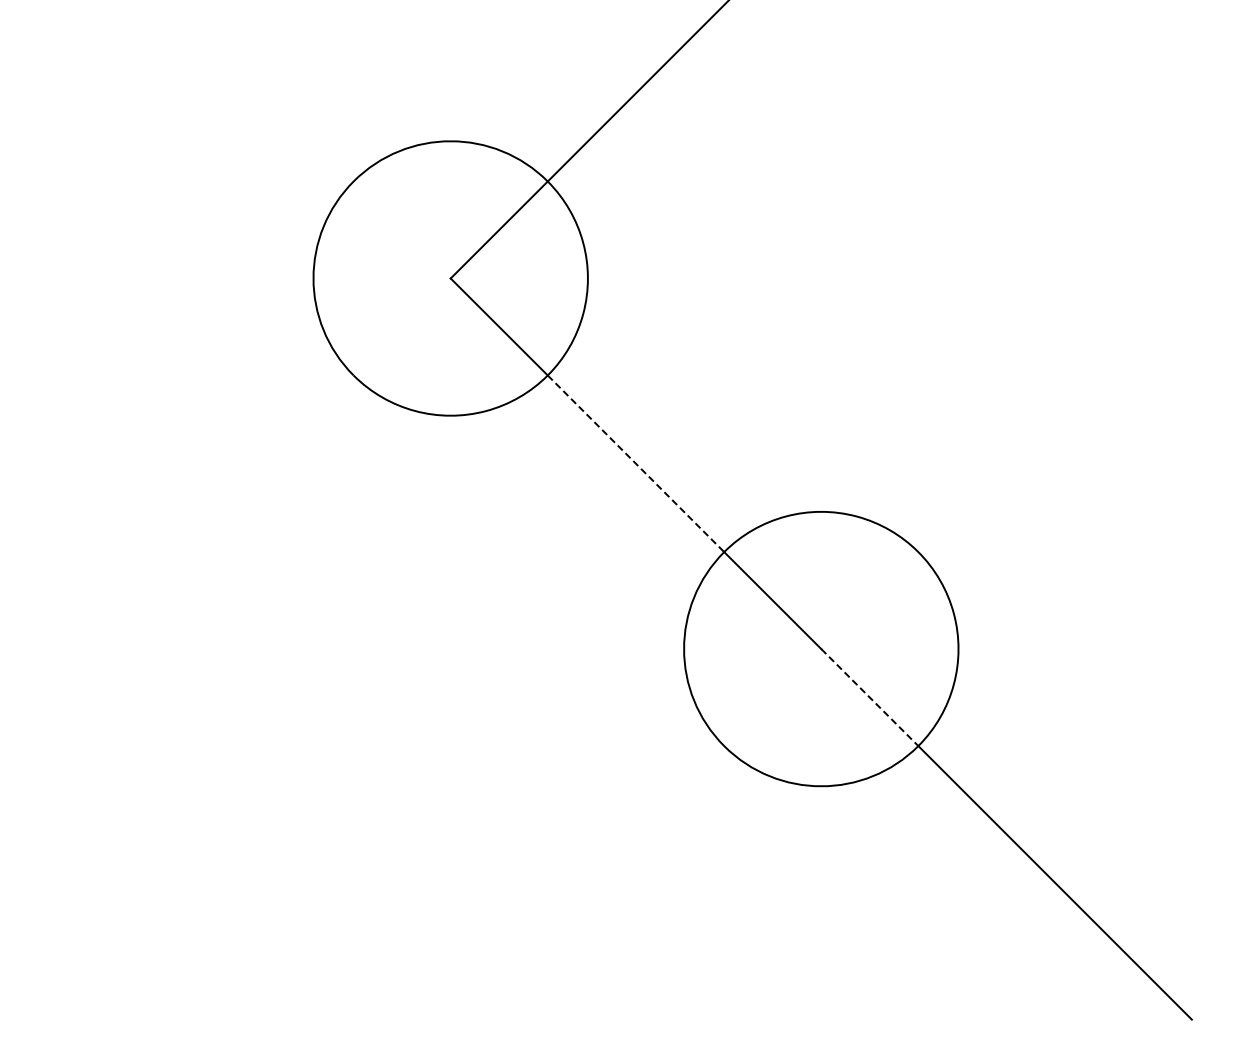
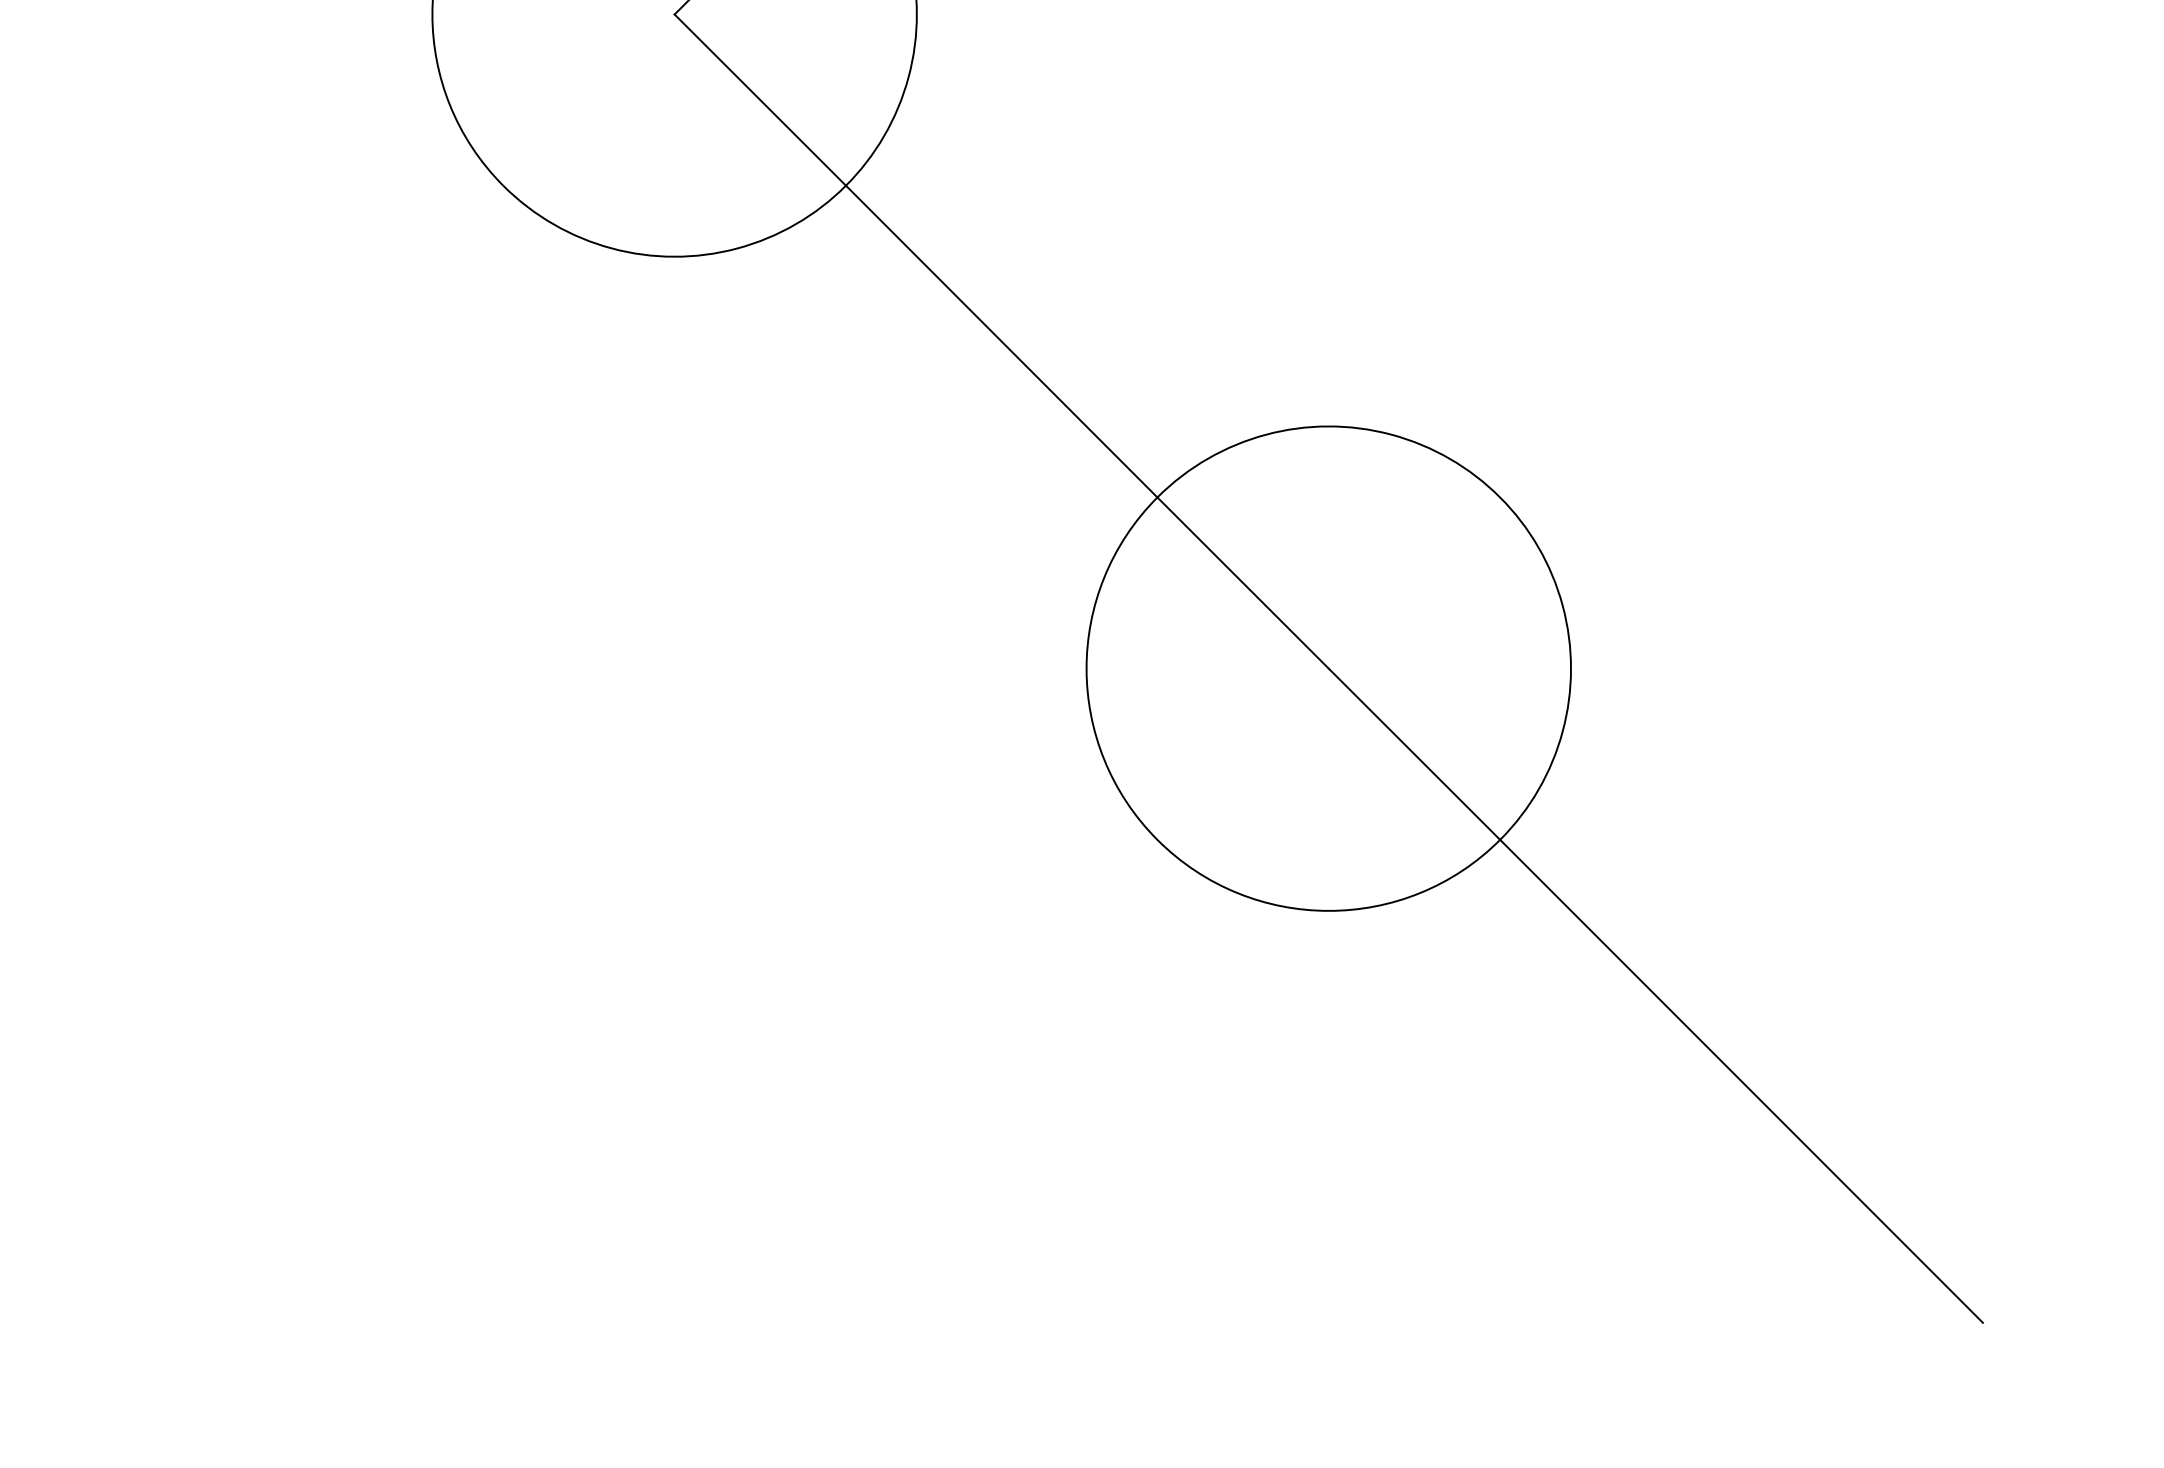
line: (636, 463) -> (1002, 341), dashed -> solid
line: (869, 697) -> (1413, 754), dashed -> solid

